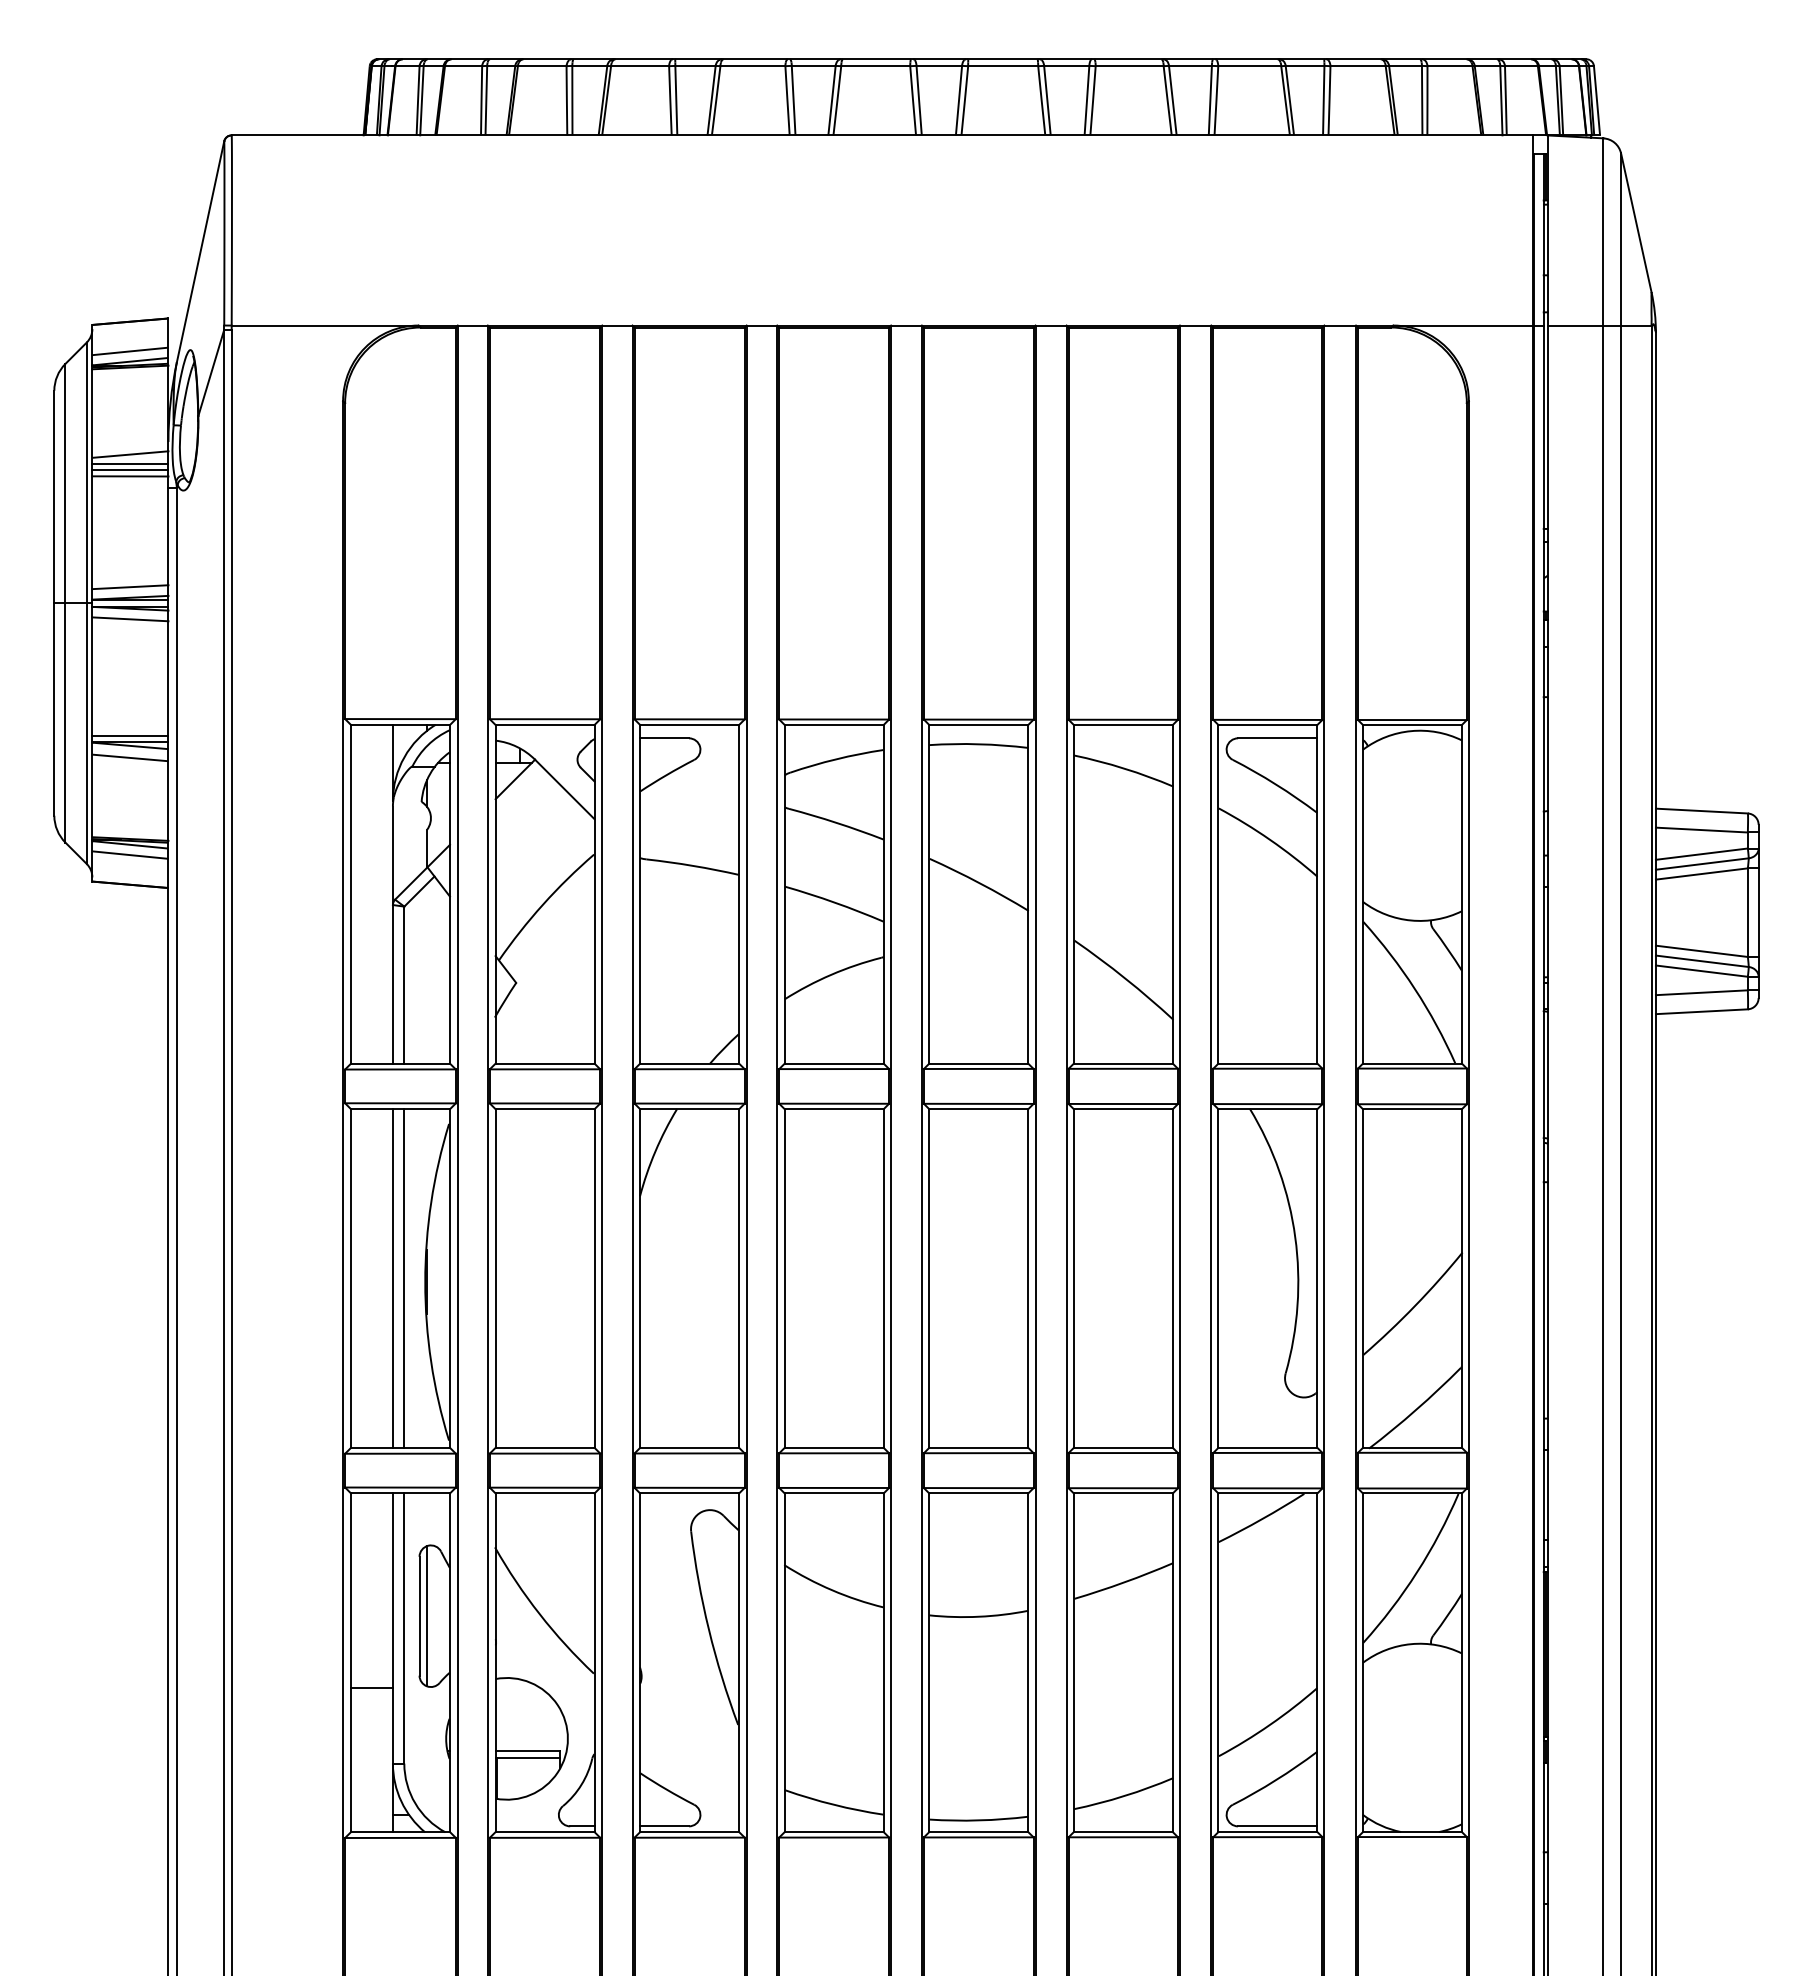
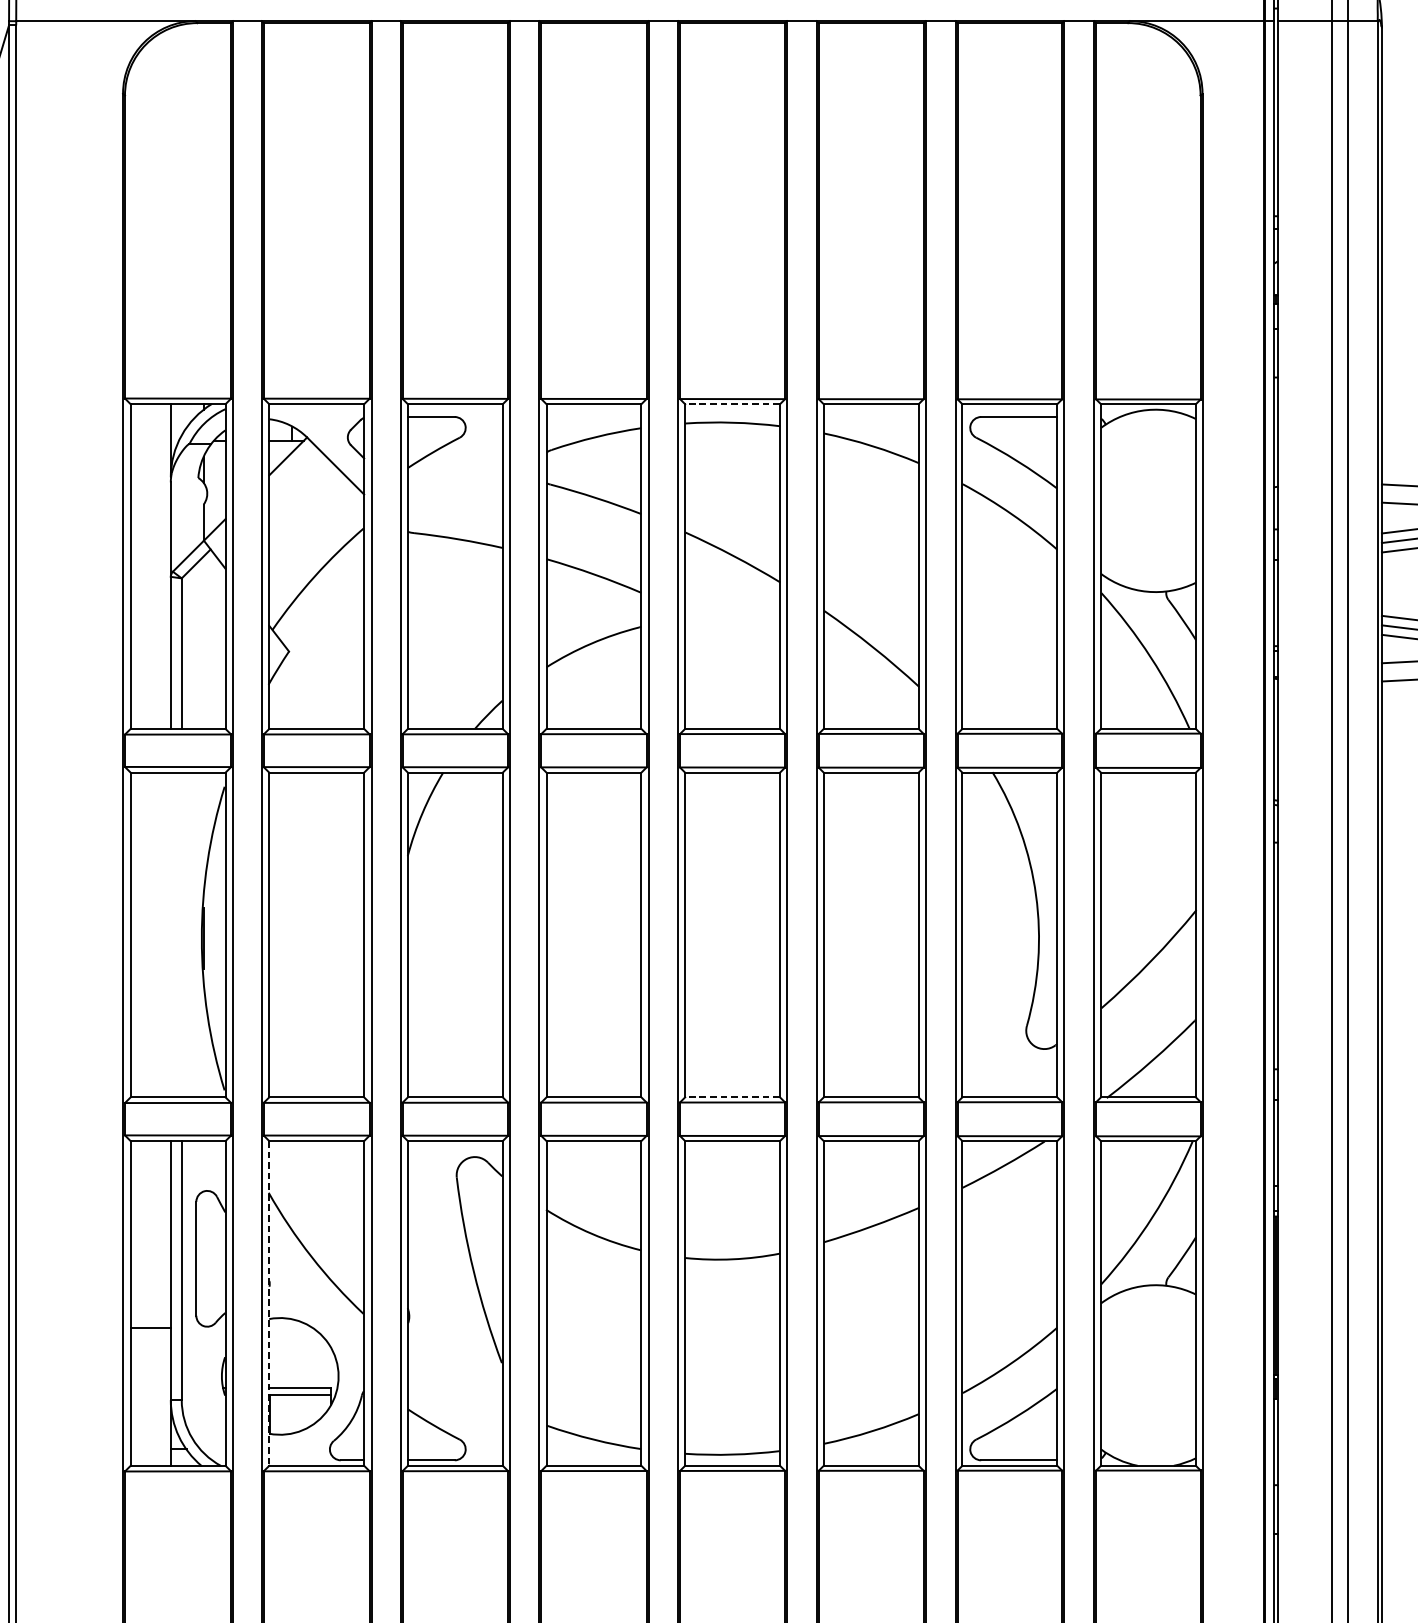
line: (978, 725) -> (732, 404), solid -> dashed
line: (392, 1278) -> (170, 934), removed
line: (404, 1278) -> (181, 934), removed
line: (978, 1447) -> (732, 1097), solid -> dashed
line: (427, 1616) -> (203, 1259), removed
line: (495, 1663) -> (269, 1304), solid -> dashed

